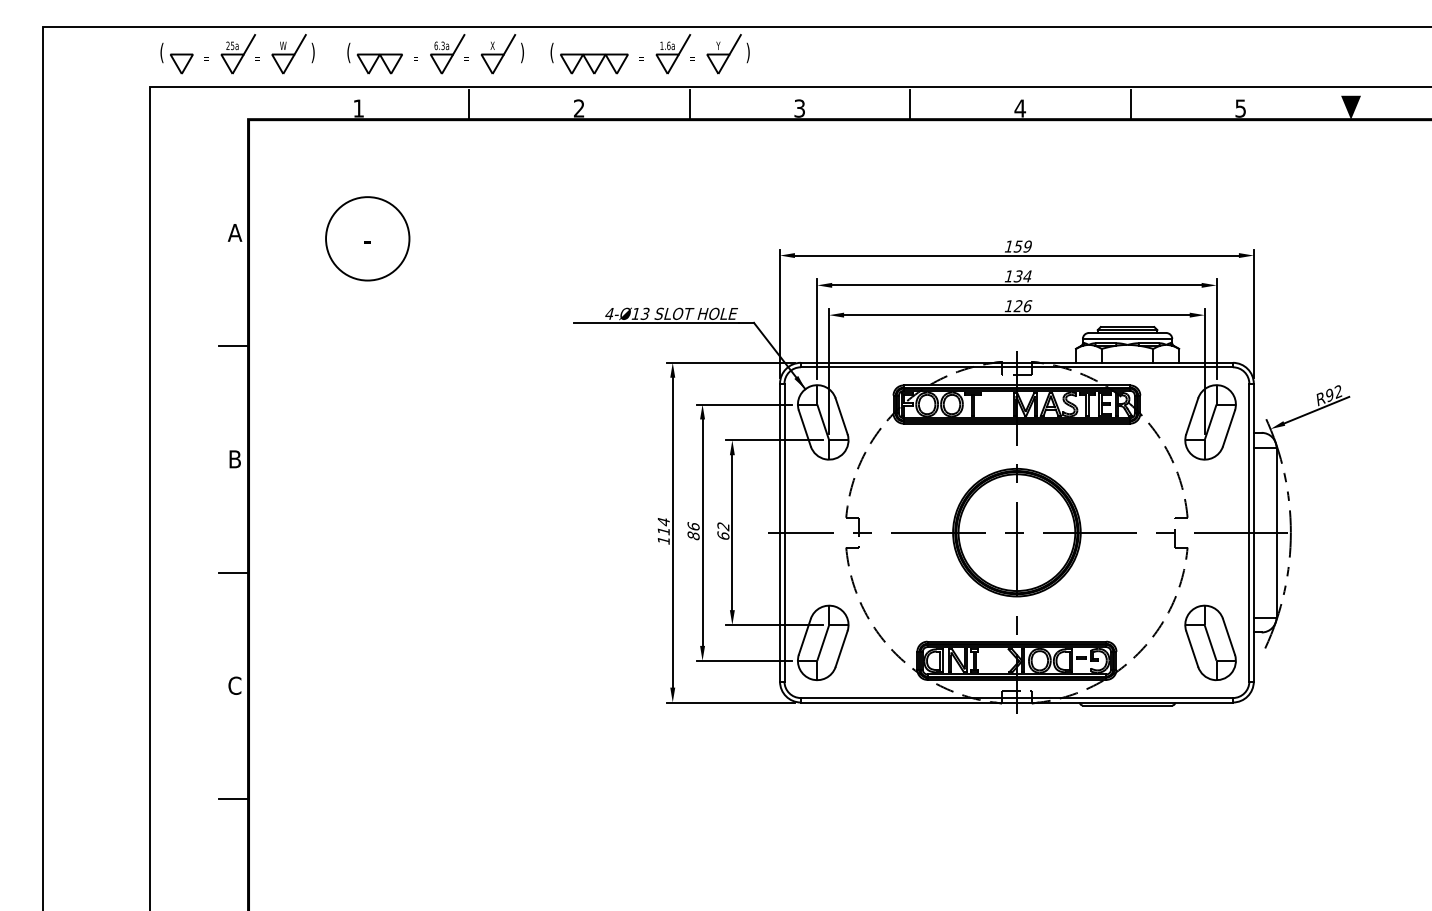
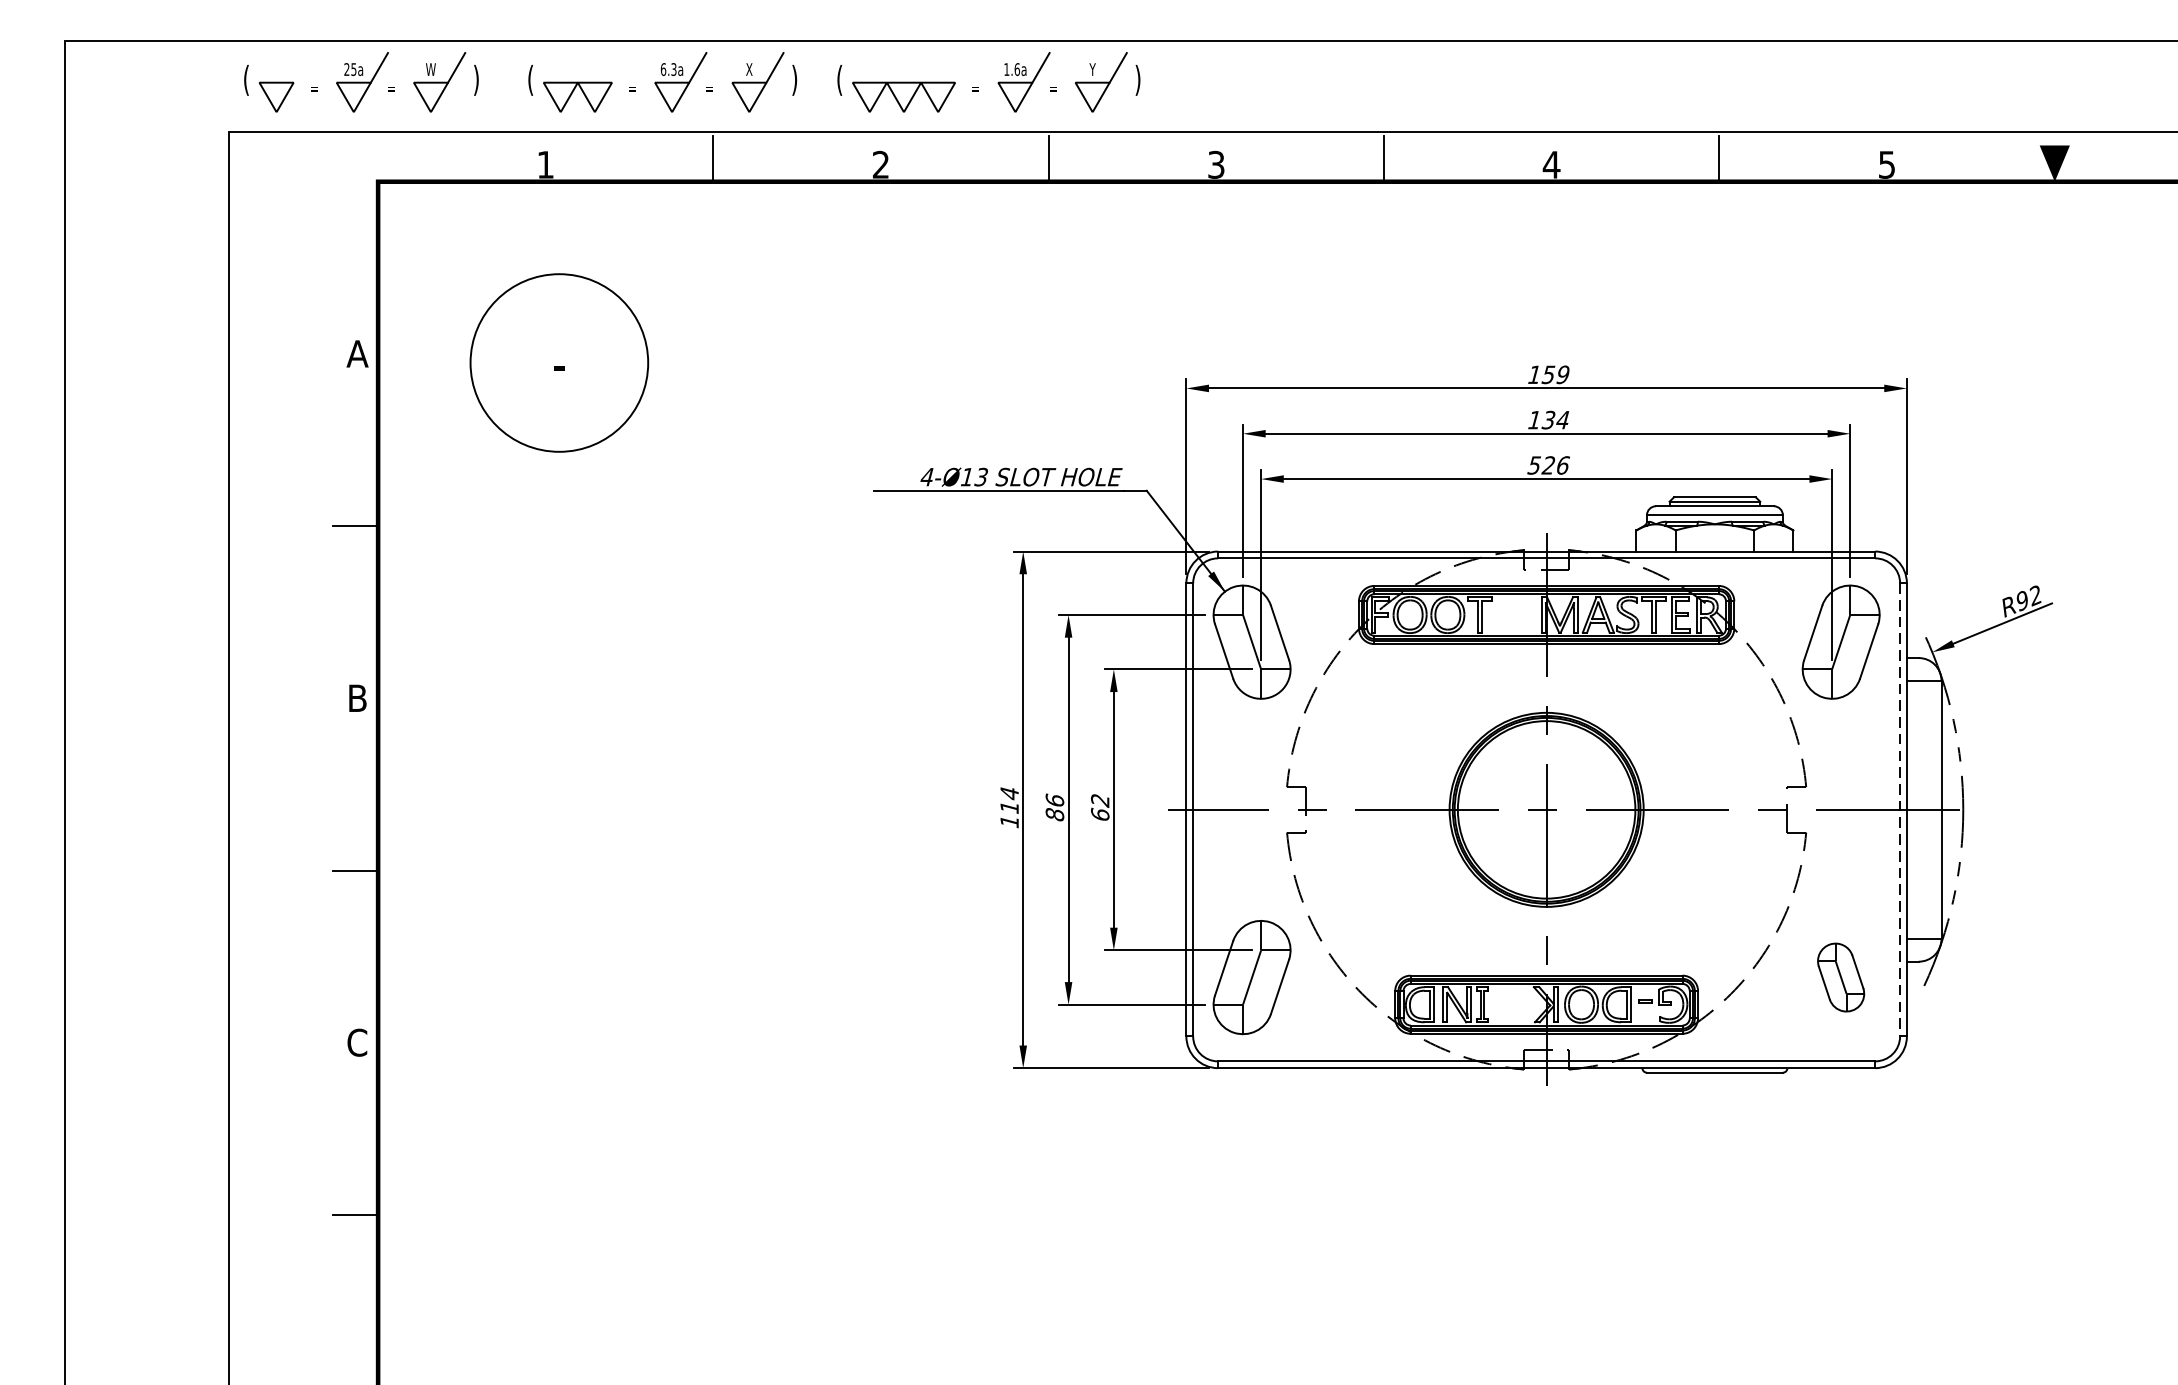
circle: (367, 238) -> (559, 362), size x1.4
text: (1008, 306) -> (1533, 465), 126 -> 526
line: (1249, 532) -> (1900, 809), solid -> dashed
part: (1210, 642) -> (1841, 976), size x0.6

